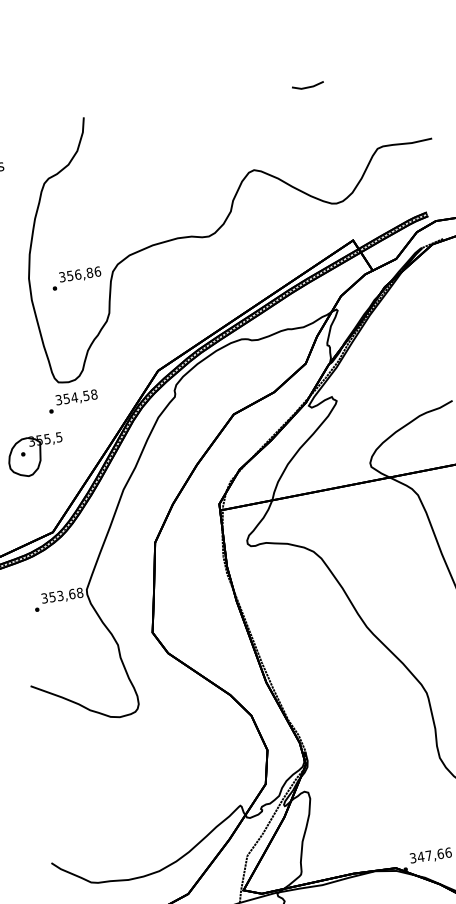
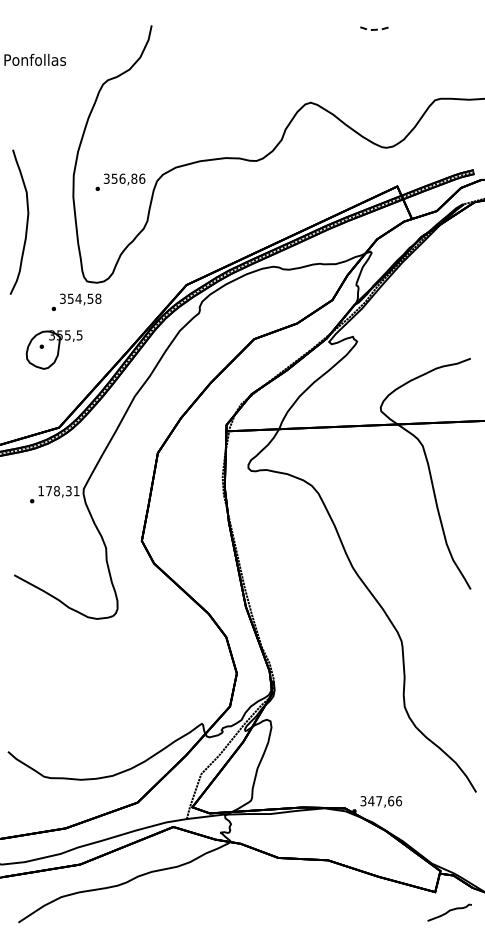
line: (308, 87) -> (376, 29), solid -> dashed
text: (72, 400) -> (76, 301), moved
text: (61, 596) -> (58, 491), 353,68 -> 178,31

